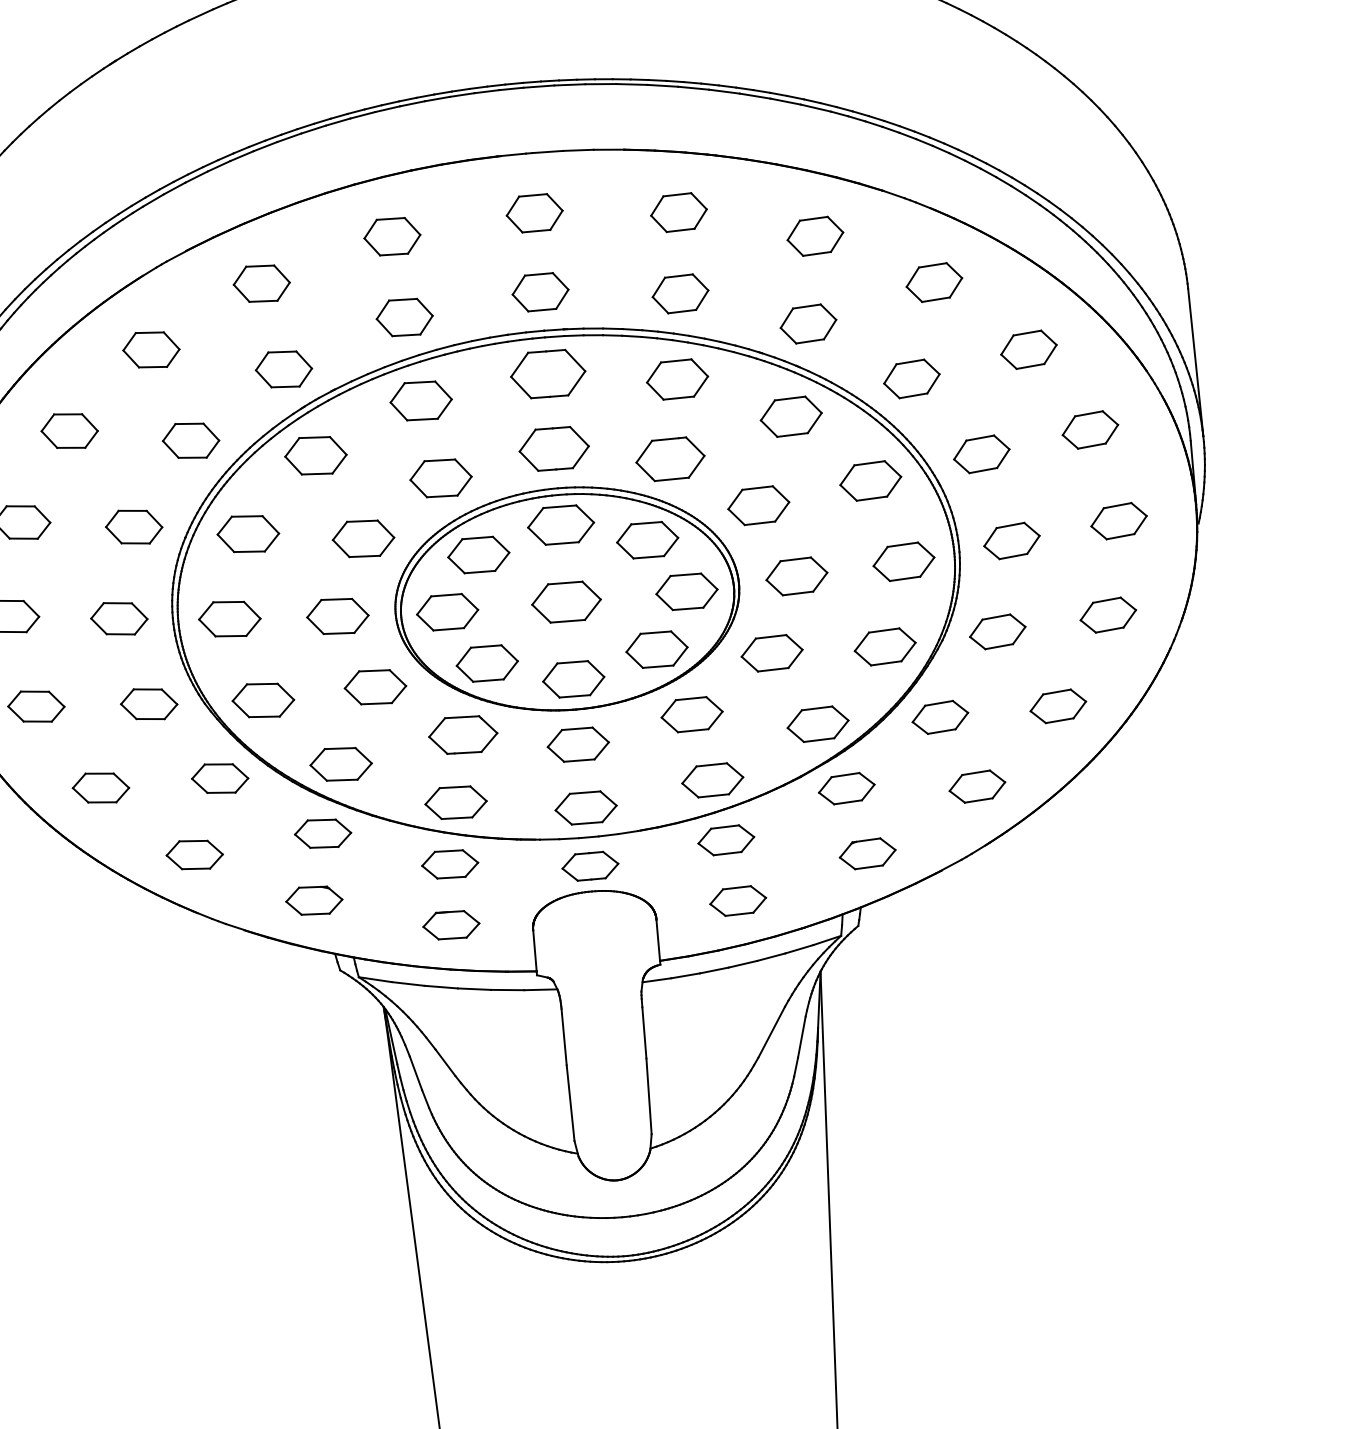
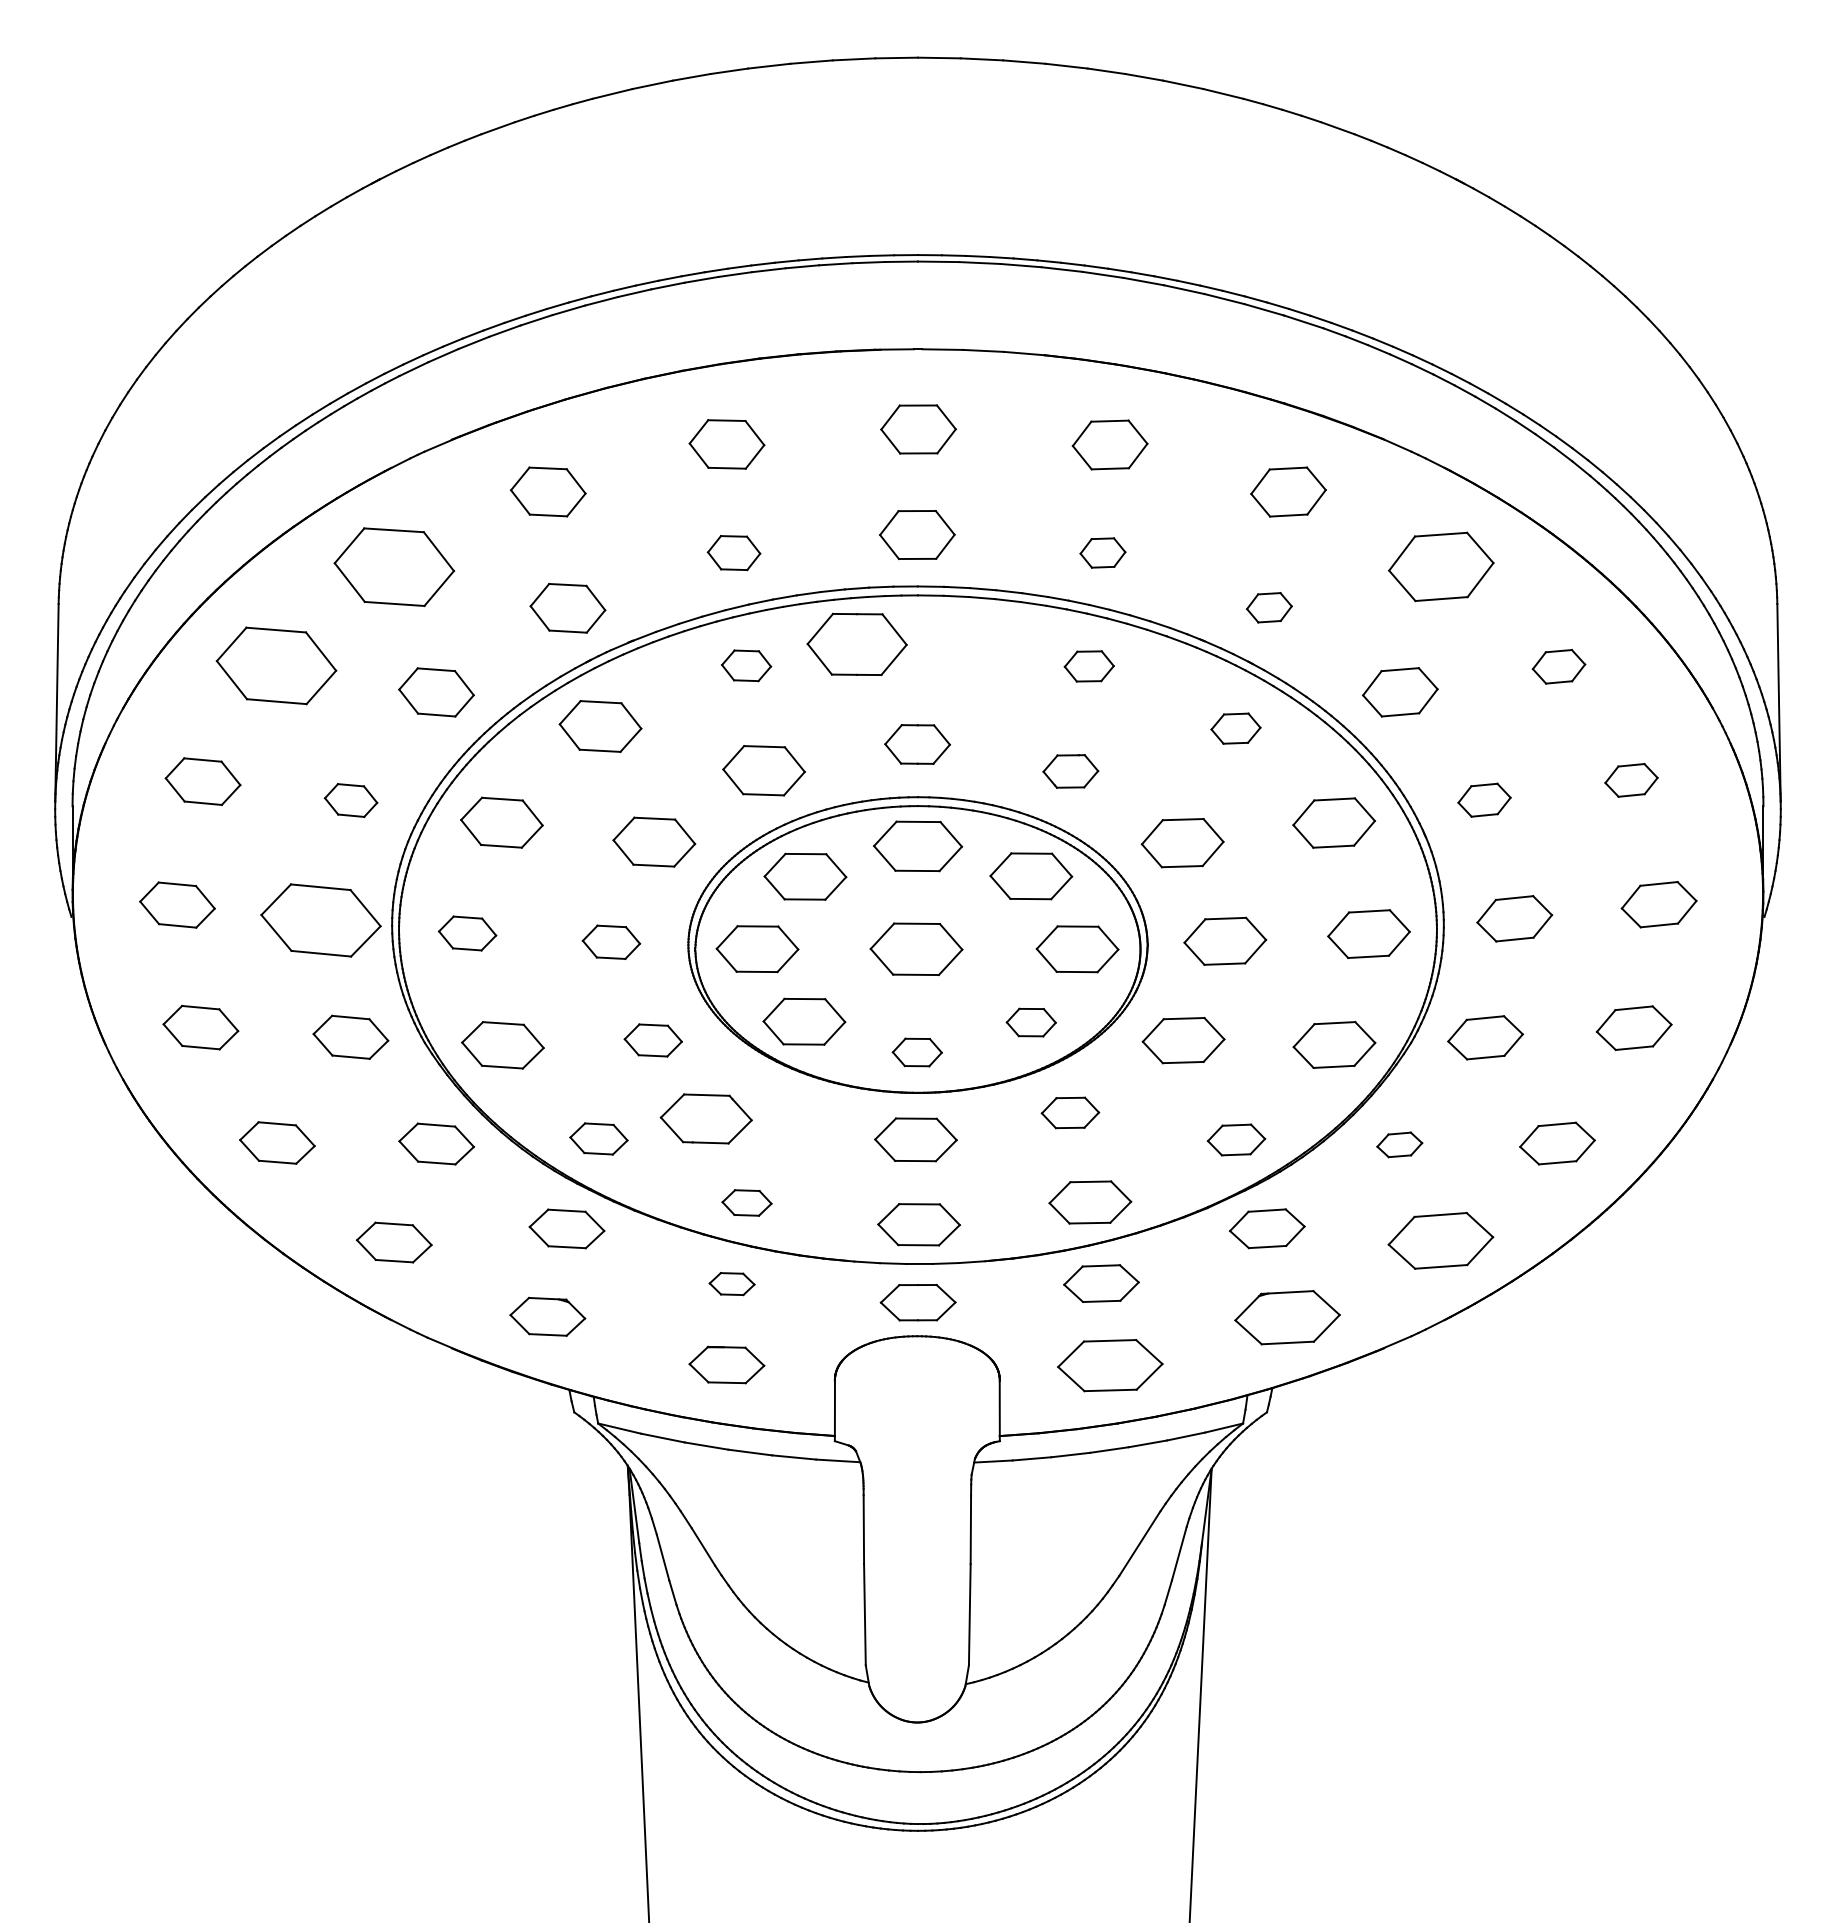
part: (933, 282) -> (1440, 566), size x1.4
part: (680, 293) -> (1102, 552), size x0.6
part: (404, 317) -> (733, 552), size x0.7
part: (808, 323) -> (1269, 607), size x0.6
part: (1028, 349) -> (1558, 666), size x0.7
part: (150, 350) -> (393, 567), size x1.6
part: (547, 374) -> (856, 644), moved
part: (677, 379) -> (1089, 666), size x0.6
part: (421, 400) -> (746, 665), size x0.6
part: (790, 416) -> (1235, 728), size x0.6
part: (69, 430) -> (276, 665), size x1.6
part: (1090, 430) -> (1631, 780), size x0.7
part: (554, 448) -> (917, 744), size x0.7
part: (981, 453) -> (1484, 799), size x0.7
part: (670, 459) -> (1070, 771), size x0.6
part: (133, 527) -> (350, 800), size x0.7
part: (337, 616) -> (611, 942), size x0.7
part: (118, 618) -> (320, 920), size x1.6
part: (229, 619) -> (467, 933), size x0.7
part: (657, 649) -> (1031, 1022), size x0.6
part: (573, 679) -> (917, 1052), size x0.6
part: (375, 687) -> (653, 1040), size x0.7
part: (692, 714) -> (1070, 1112), size x0.7
part: (940, 717) -> (1399, 1144), size x0.6
part: (818, 723) -> (1236, 1139), size x0.7
part: (462, 734) -> (705, 1118), moved
part: (340, 764) -> (598, 1138), size x0.7
part: (977, 786) -> (1440, 1240), size x1.4
part: (455, 802) -> (746, 1202), size x0.6
part: (867, 853) -> (1287, 1317), size x1.4
part: (449, 863) -> (731, 1283), size x0.6
part: (738, 900) -> (1110, 1365), size x1.4

